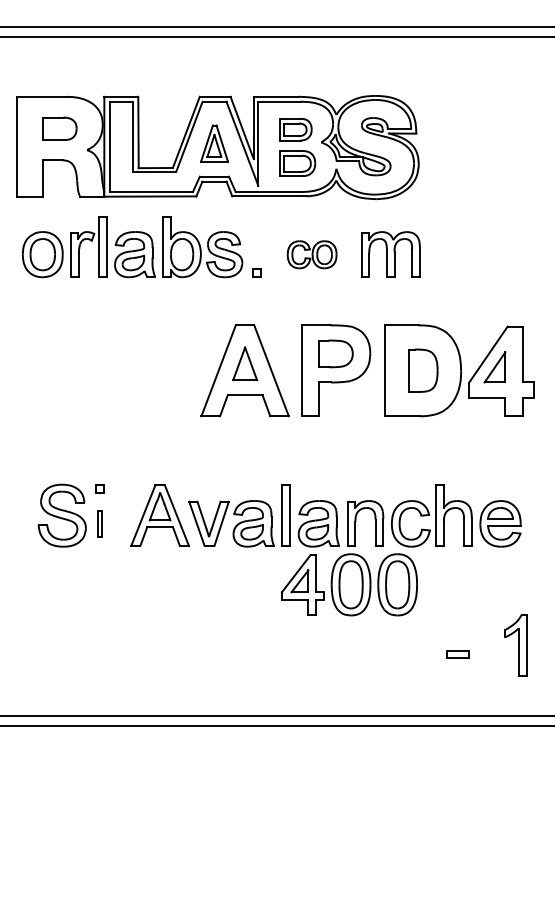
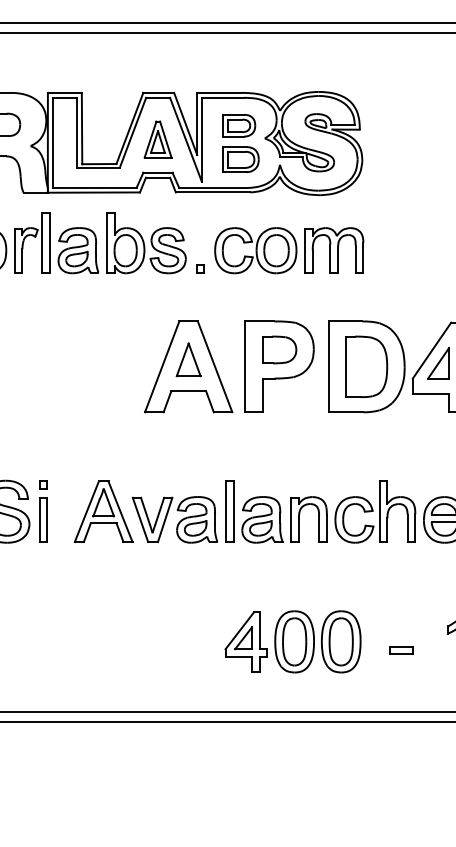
part: (311, 254) -> (255, 250), size x1.67
part: (423, 370) -> (367, 366), size x1.43
part: (99, 523) -> (43, 519), size x1.67
part: (349, 584) -> (293, 641), moved

